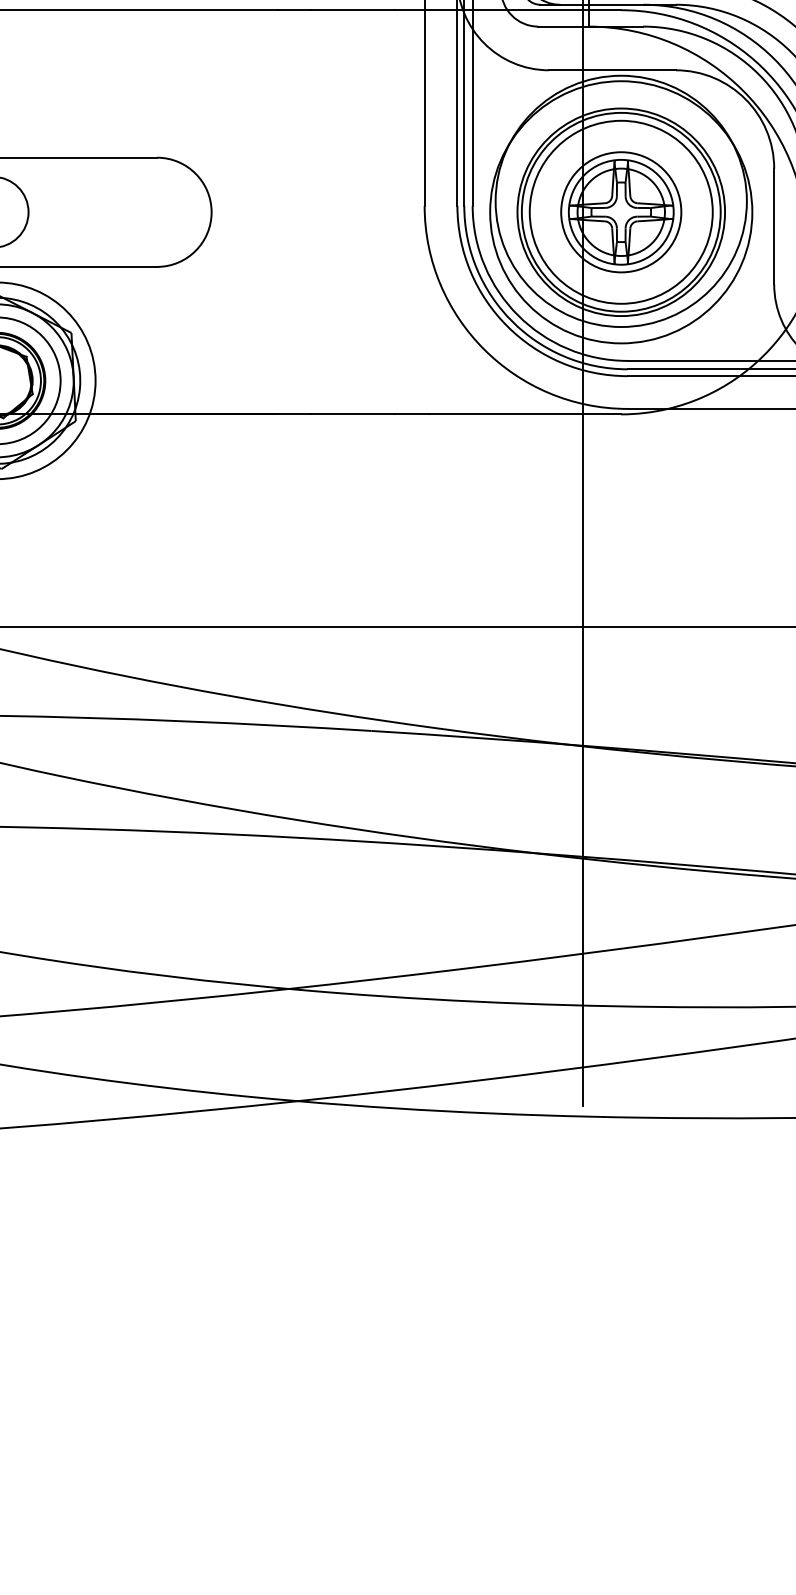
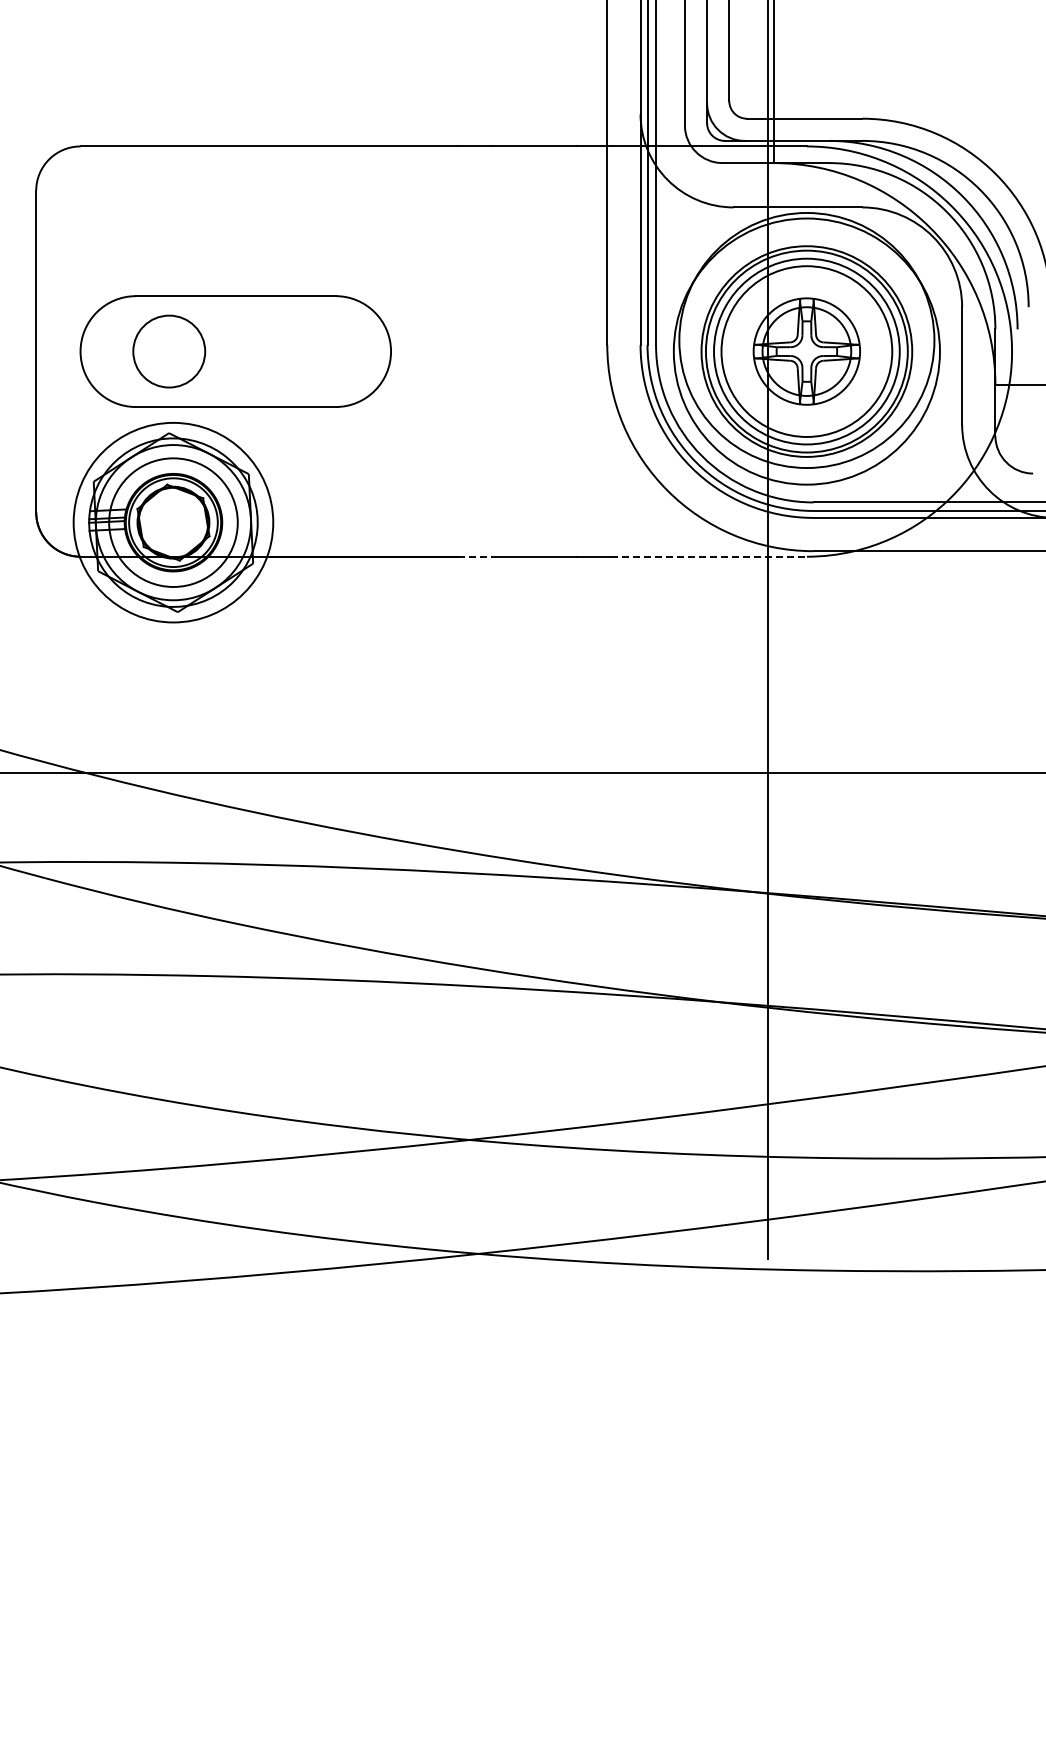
circle: (620, 212) -> (806, 351), size x1.4
line: (294, 414) -> (475, 556), solid -> dashed
line: (525, 414) -> (709, 556), solid -> dashed

